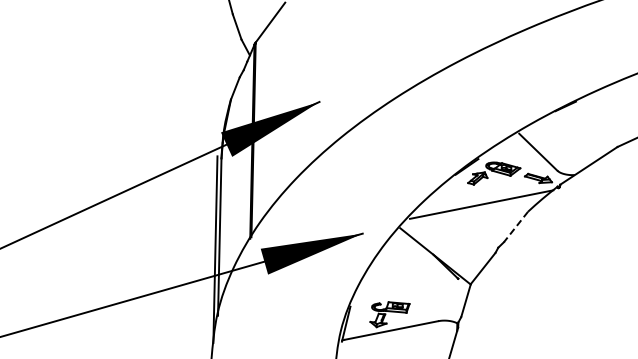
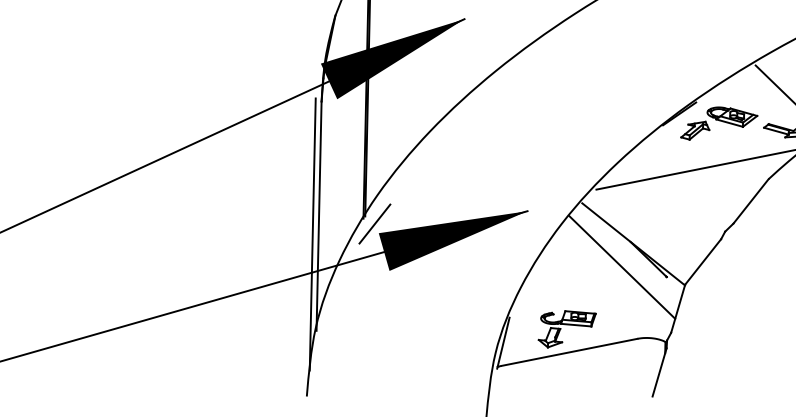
line: (515, 227) -> (750, 202), dashed -> solid
line: (257, 242) -> (374, 224), added
line: (427, 271) -> (621, 266), added

